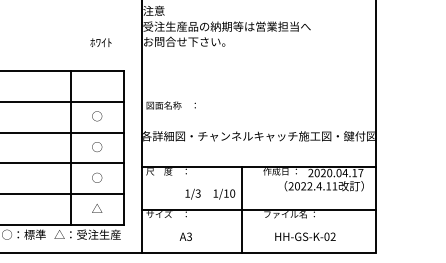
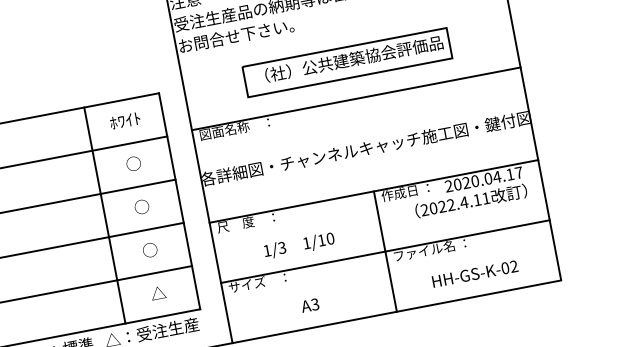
text: (100, 42) -> (124, 120), moved
part: (257, 74) -> (347, 62), added
line: (258, 100) -> (355, 98), added
text: (210, 193) -> (299, 244), moved
line: (241, 209) -> (385, 251), moved
text: (185, 236) -> (309, 305), moved
text: (305, 236) -> (475, 273), moved

